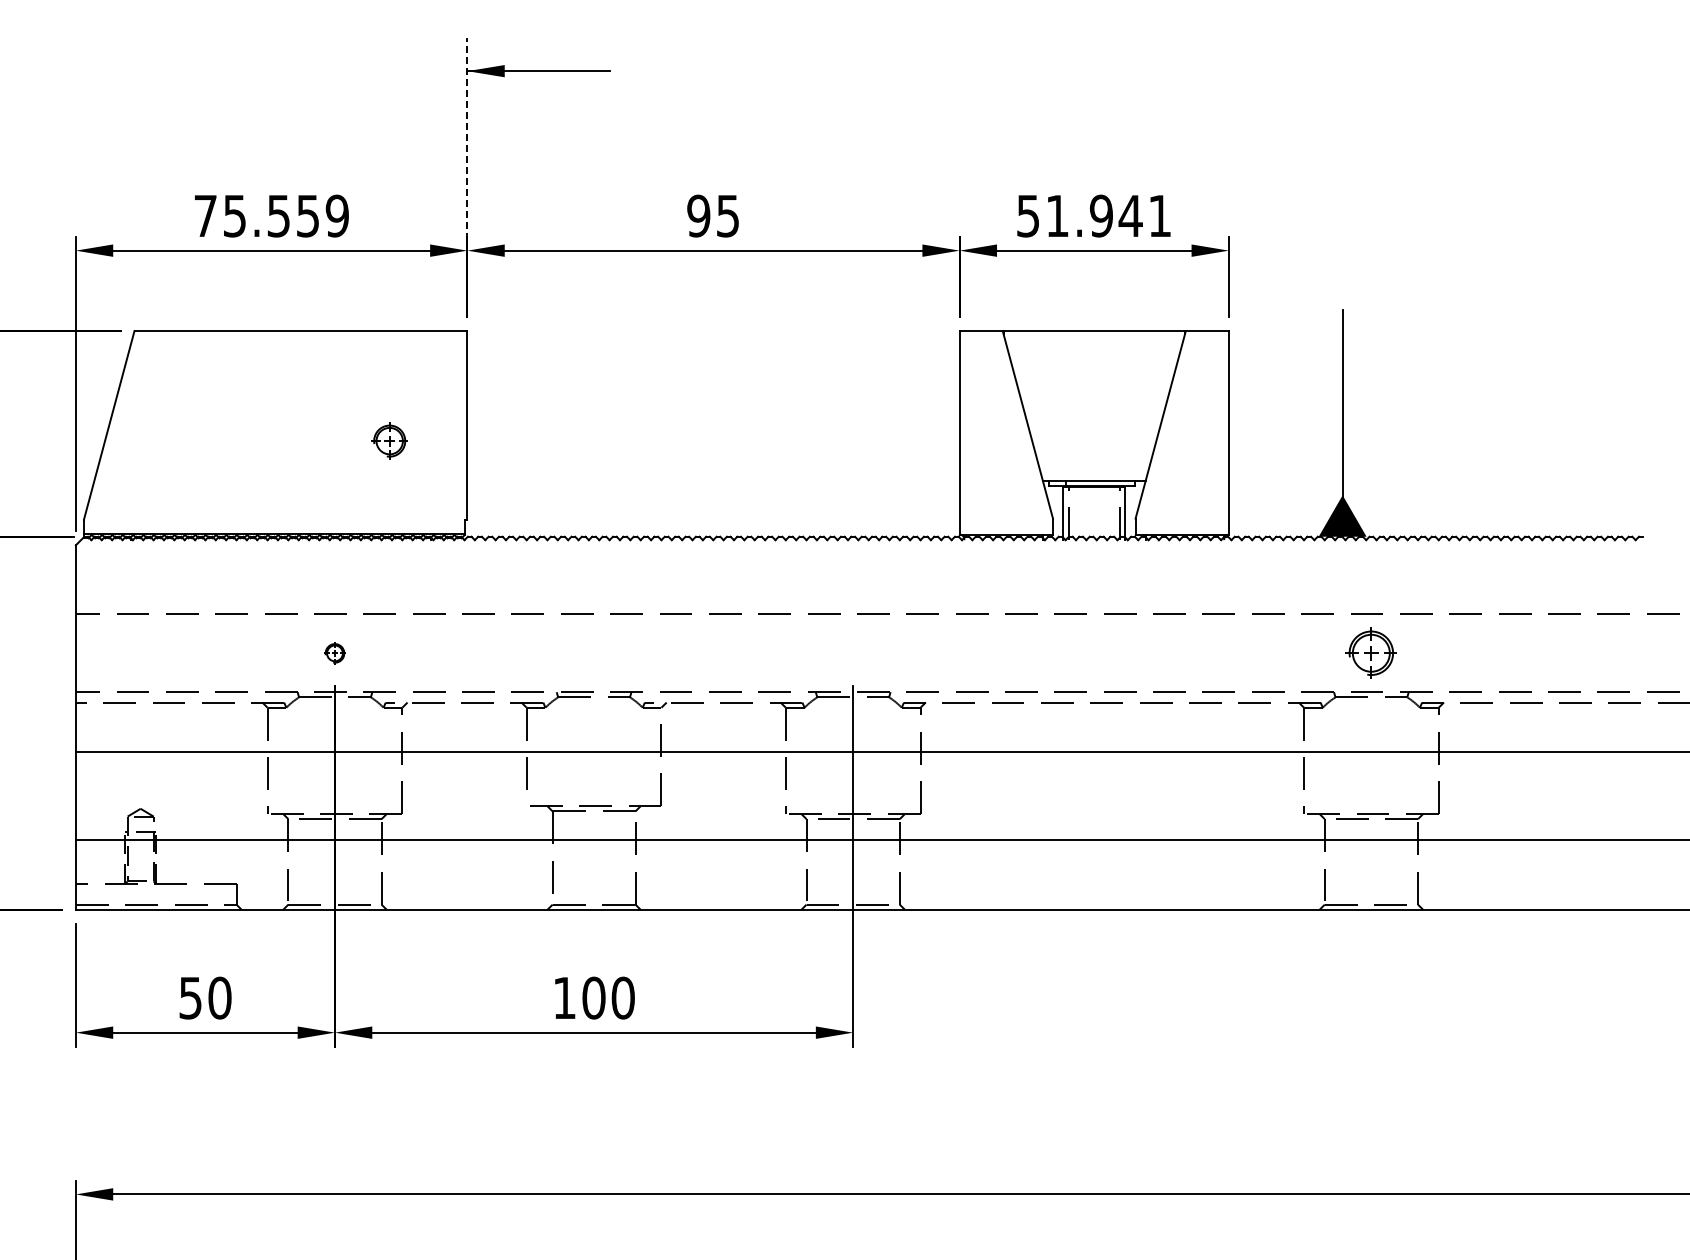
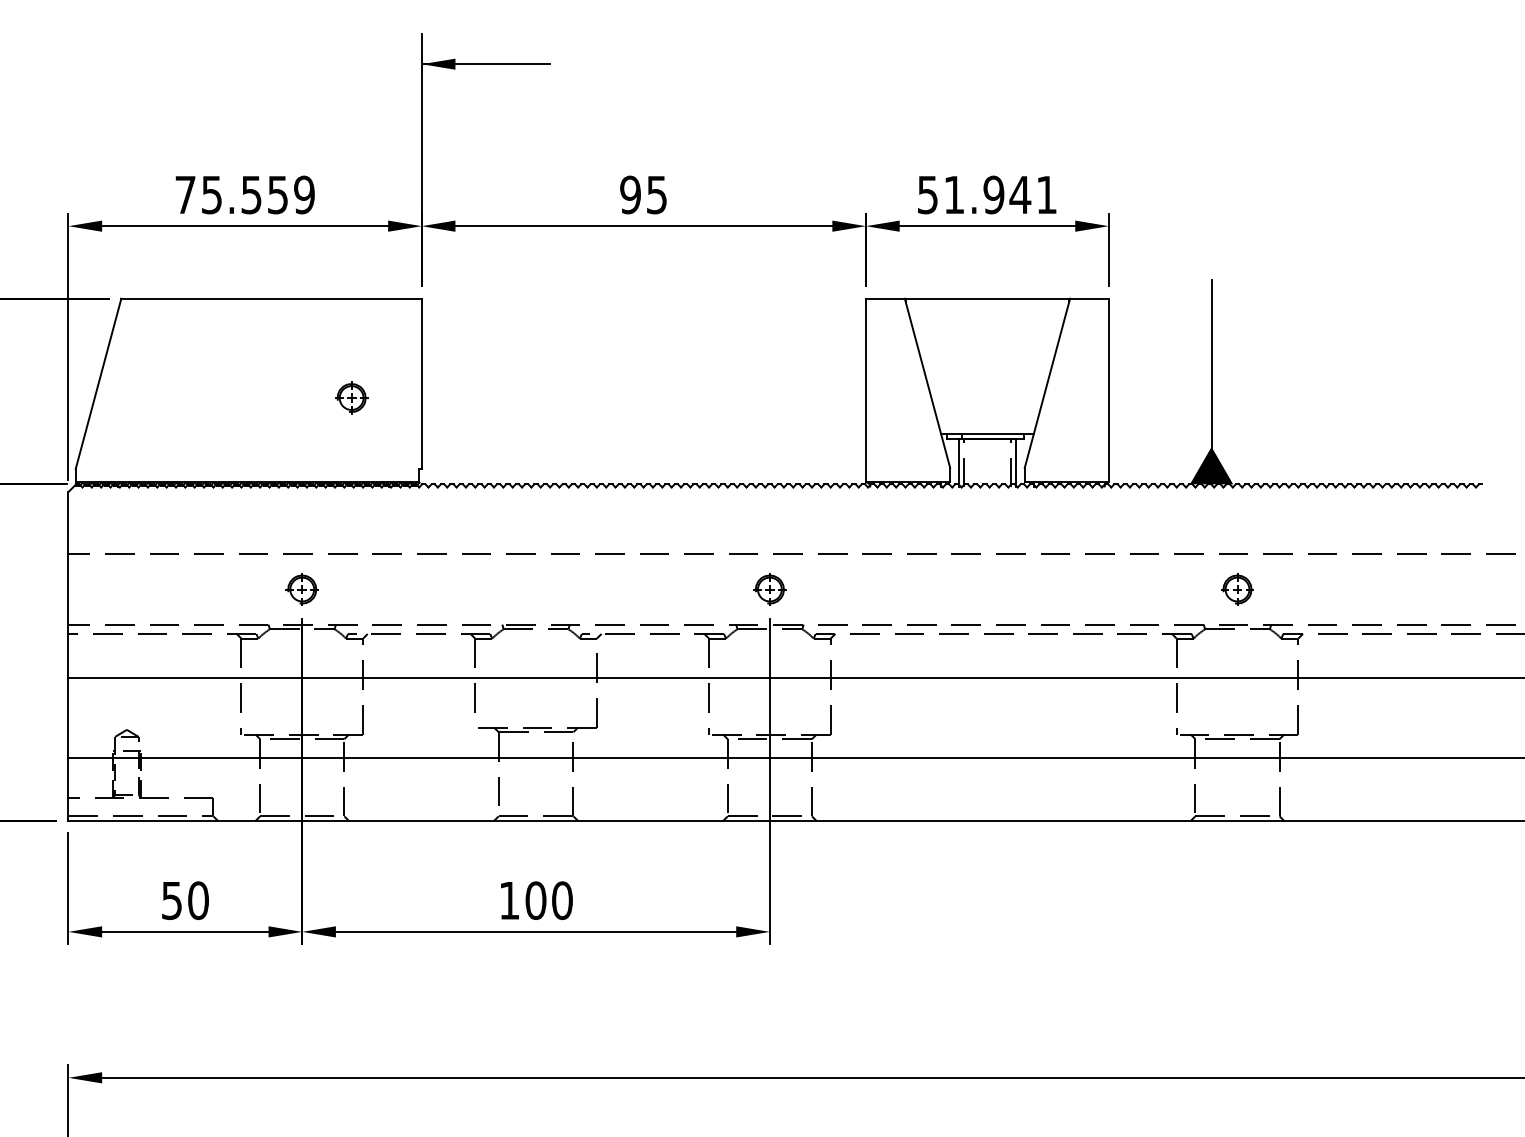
line: (467, 143) -> (421, 129), dashed -> solid
part: (334, 653) -> (301, 589), size x1.67
part: (853, 653) -> (770, 589), added
part: (1371, 653) -> (1237, 589), size x0.71

